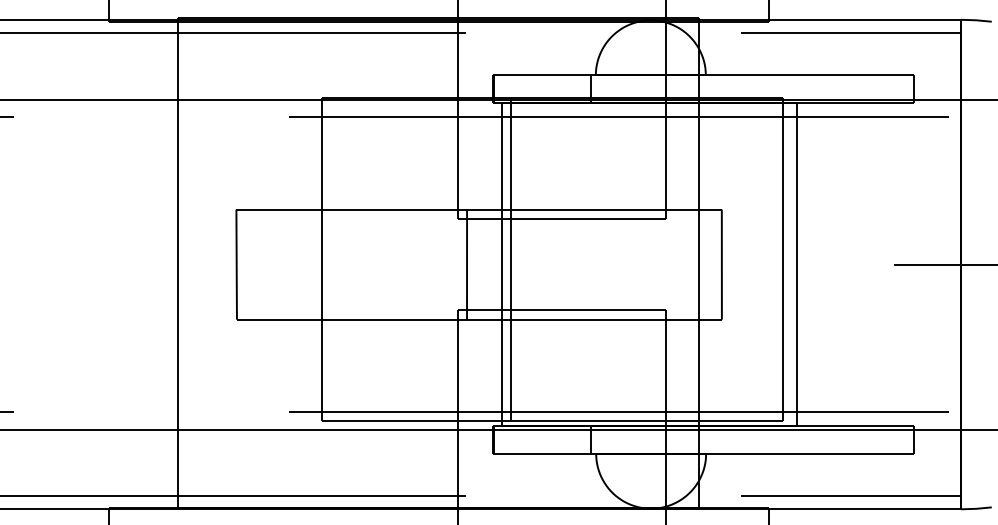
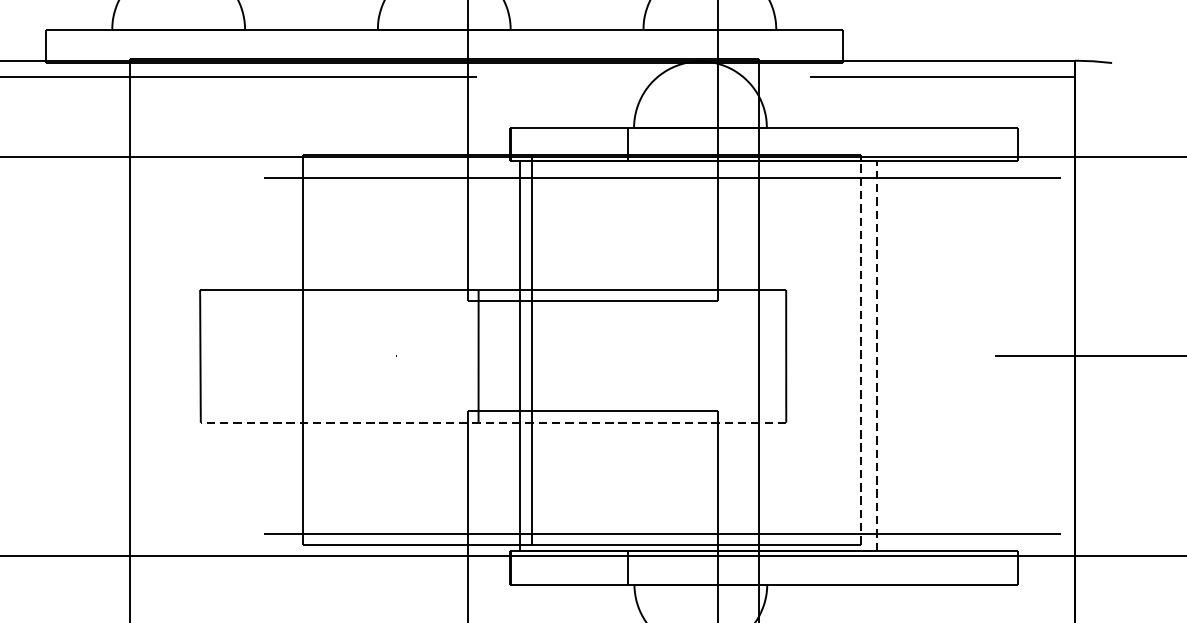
line: (783, 259) -> (860, 350), solid -> dashed
line: (796, 264) -> (876, 356), solid -> dashed
line: (478, 319) -> (492, 422), solid -> dashed

